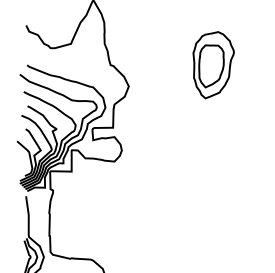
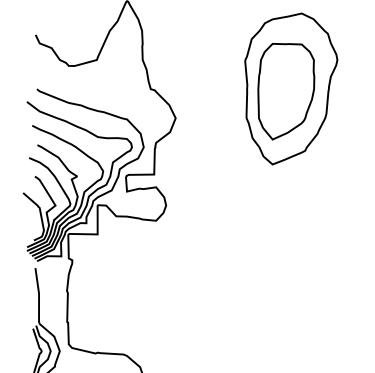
part: (213, 65) -> (291, 89), size x1.67

